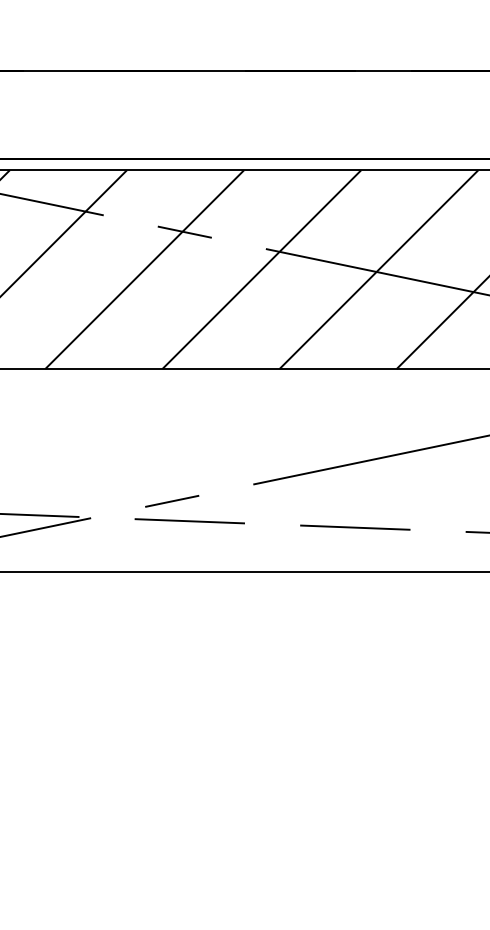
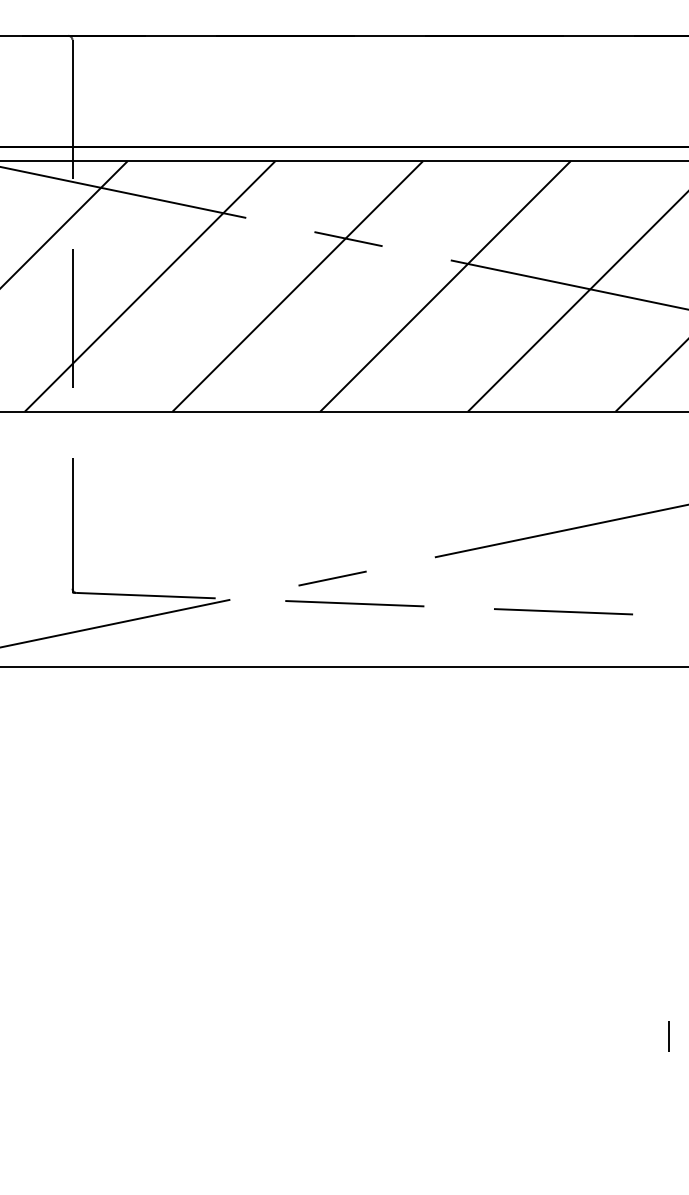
line: (438, 864) -> (668, 1036), added

